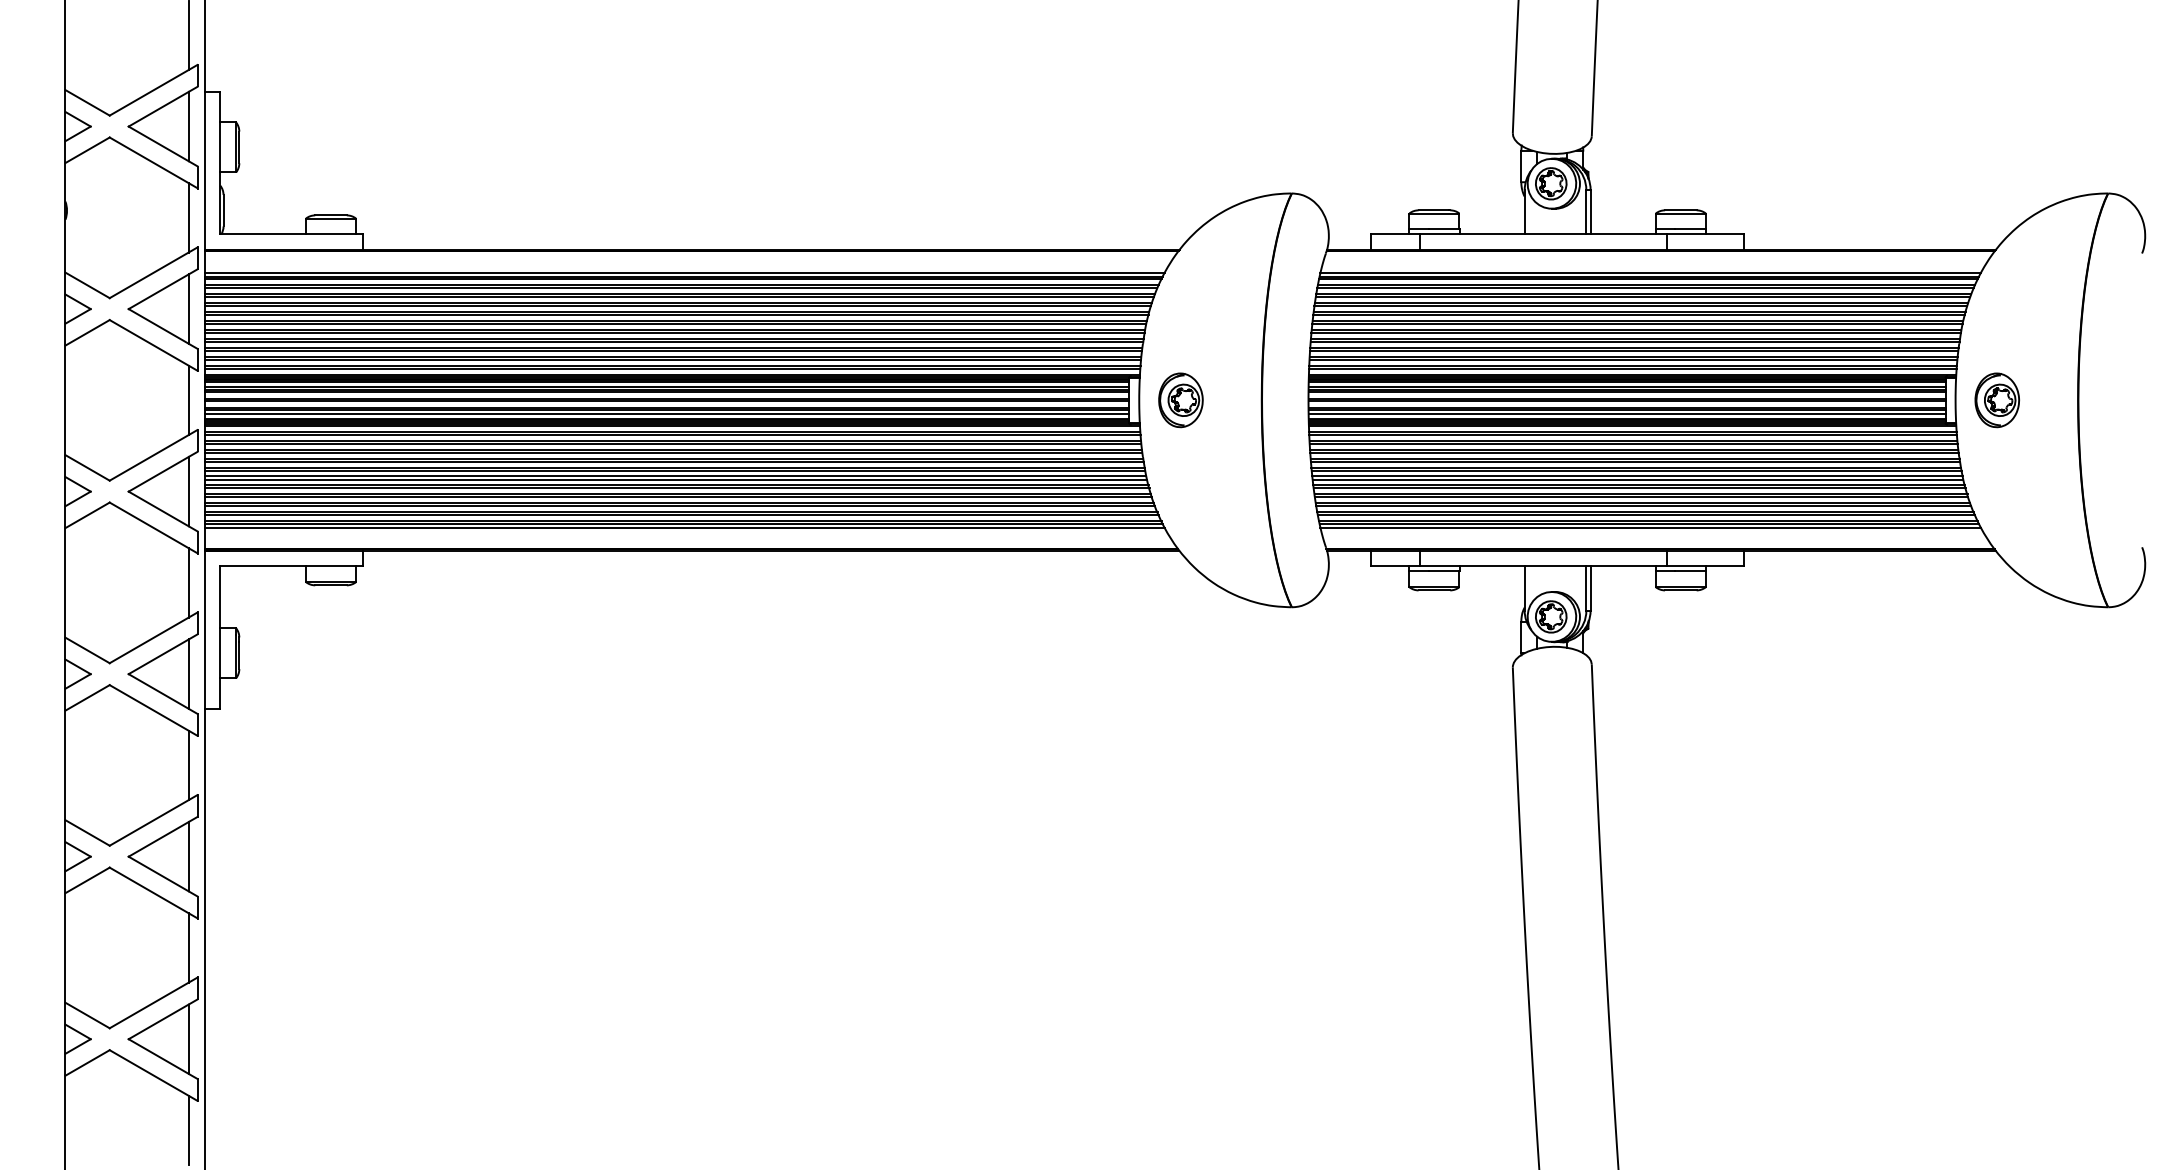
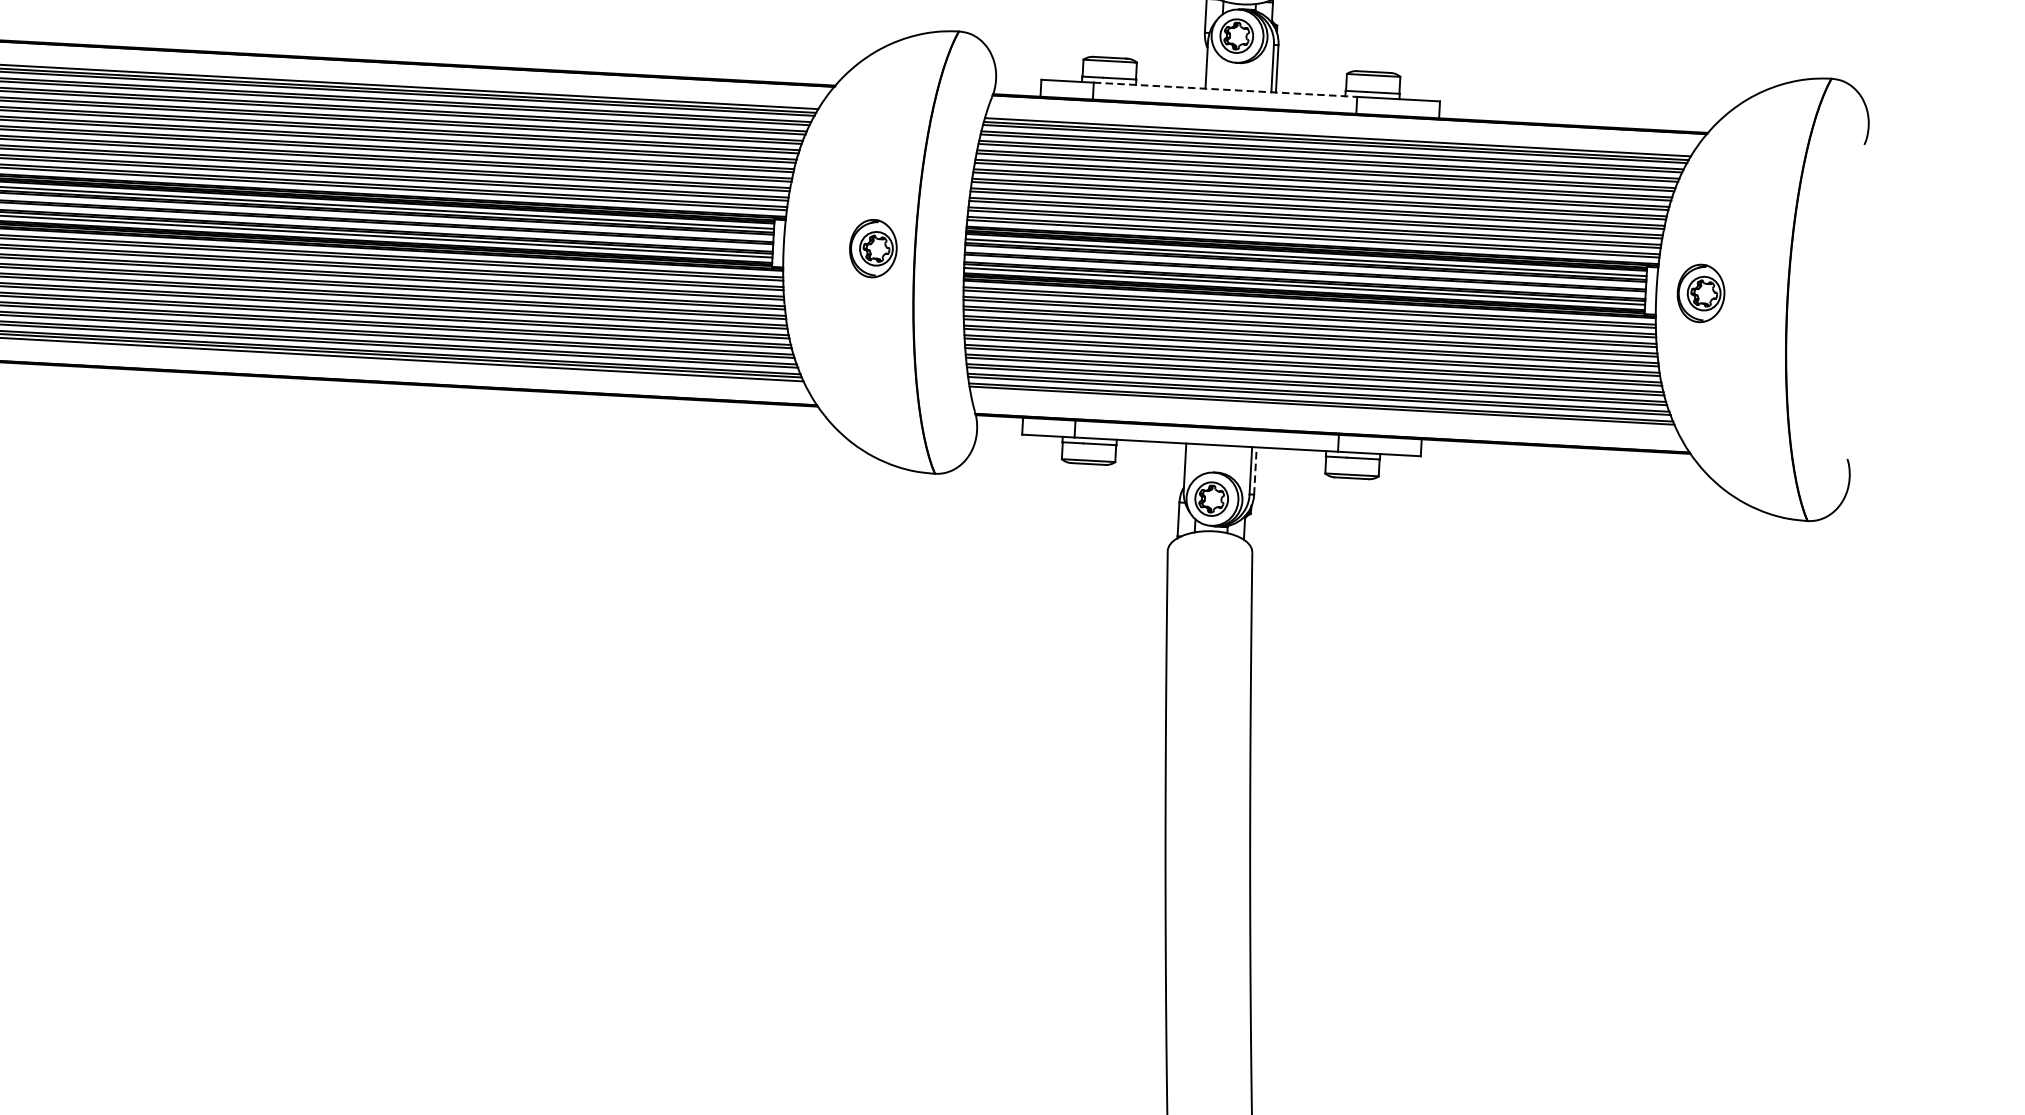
line: (1543, 234) -> (1225, 89), solid -> dashed
part: (1180, 400) -> (872, 248), moved
line: (1650, 527) -> (1323, 409), removed
line: (1590, 587) -> (1255, 469), solid -> dashed

